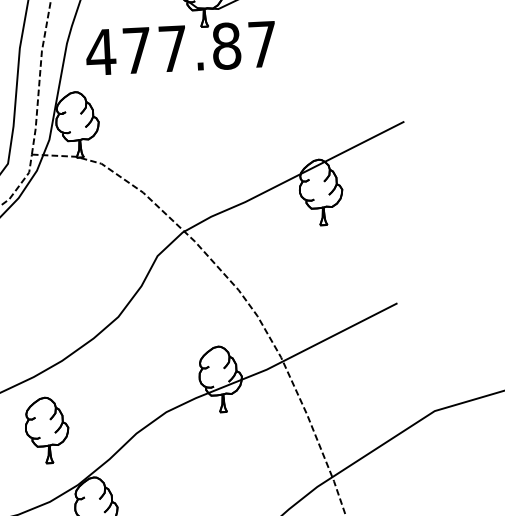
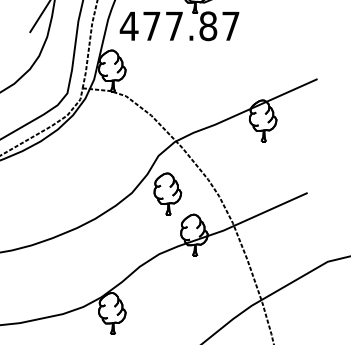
part: (46, 429) -> (167, 193), moved

